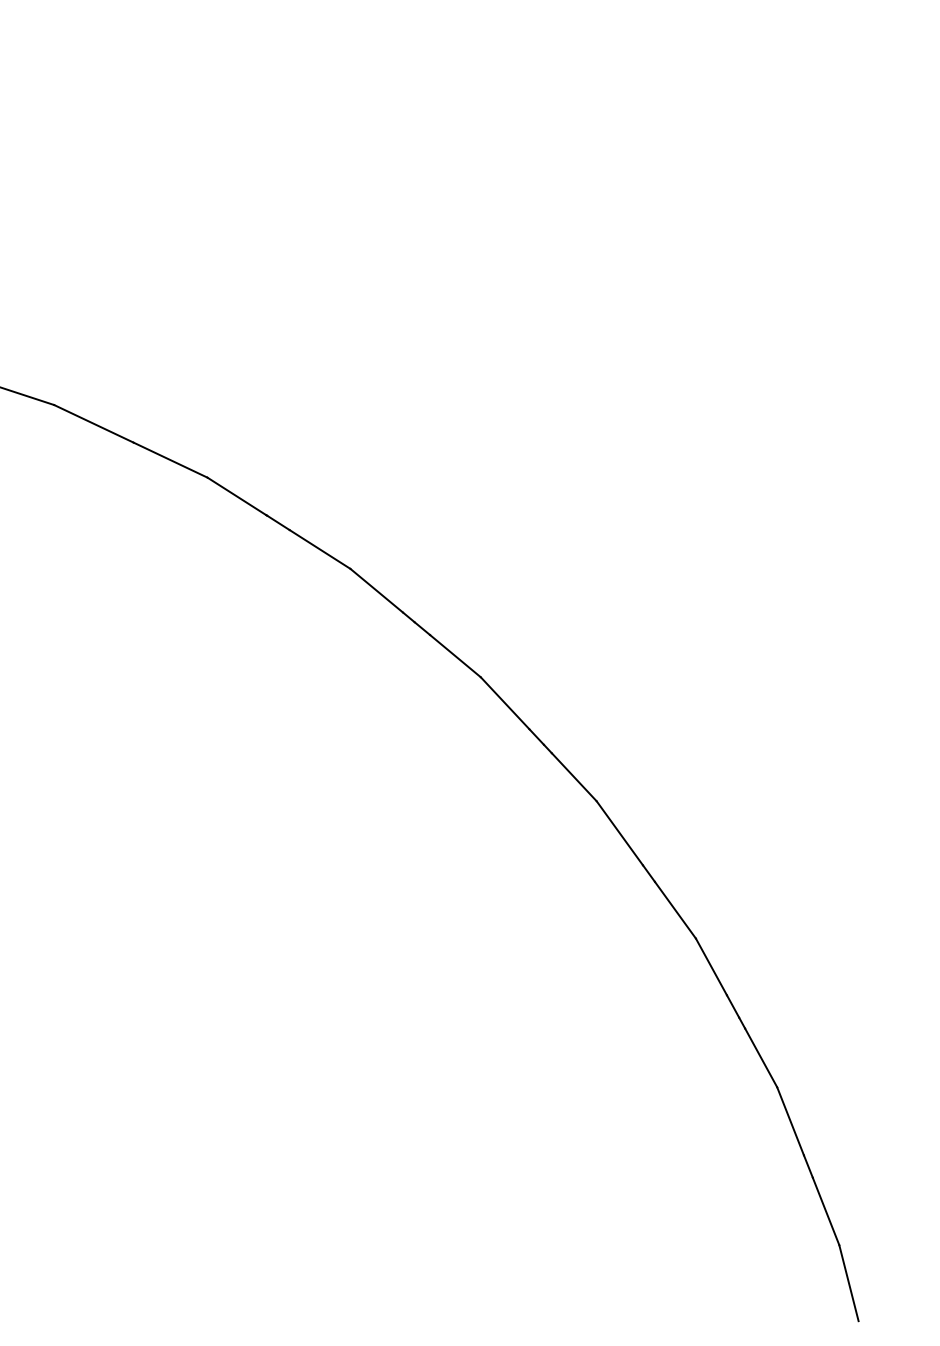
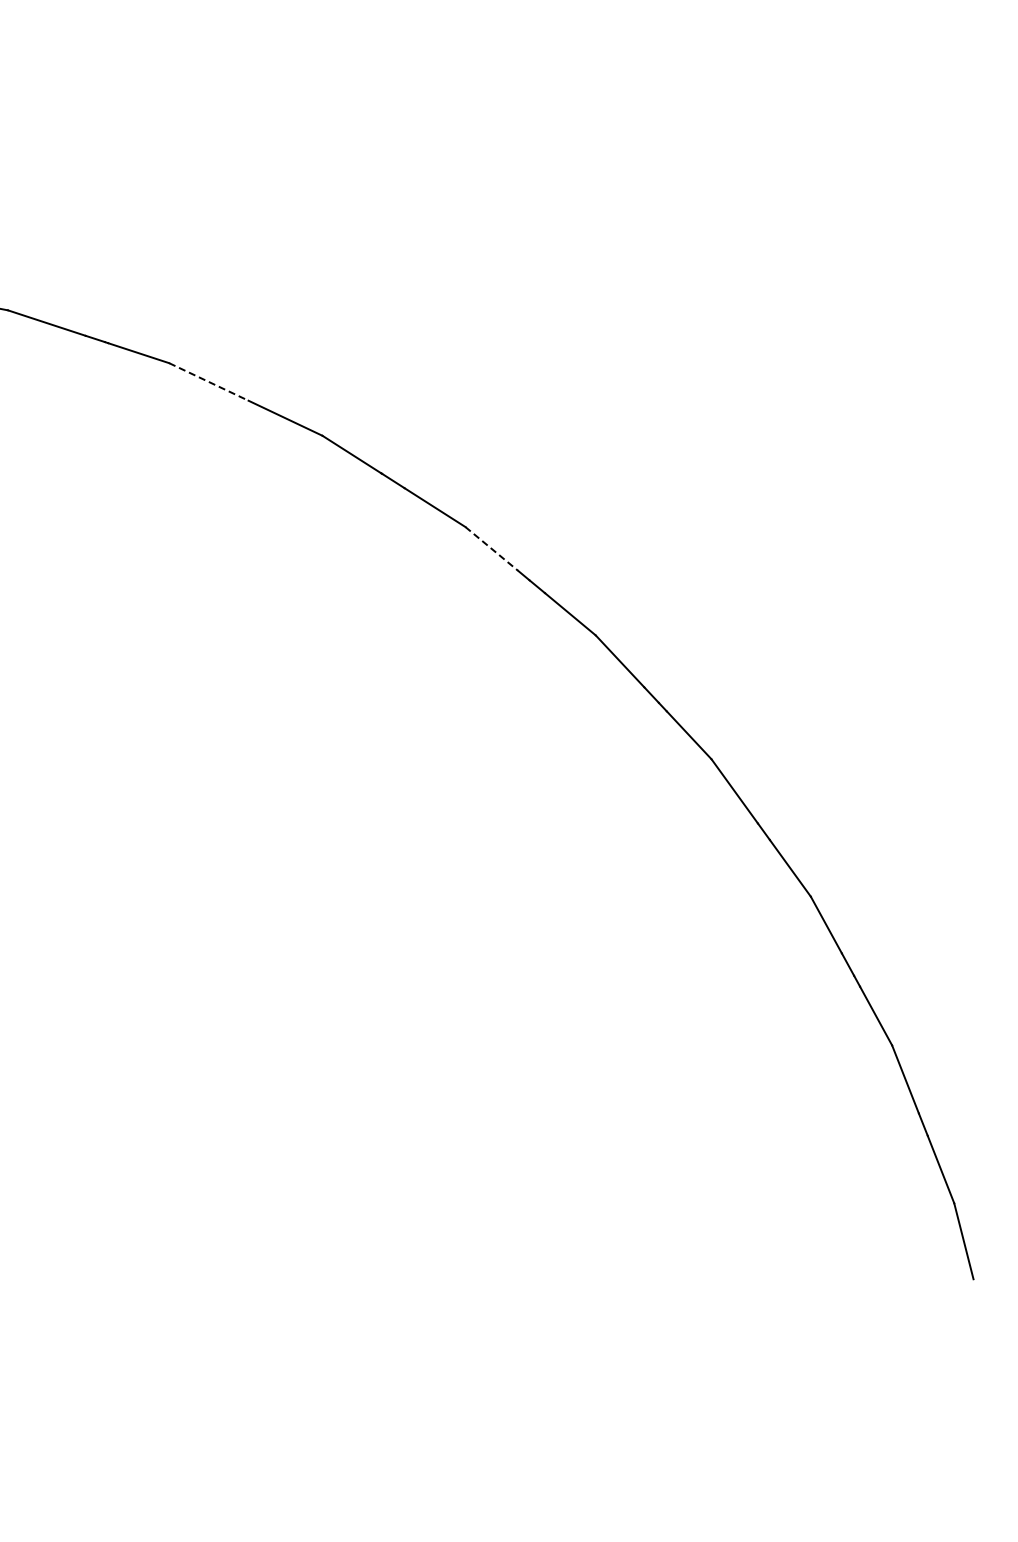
line: (93, 423) -> (208, 381), solid -> dashed
line: (377, 591) -> (492, 549), solid -> dashed

